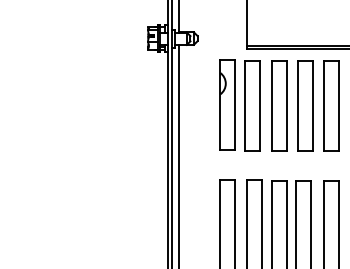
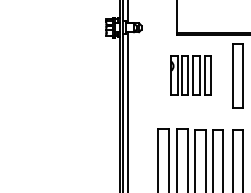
part: (265, 105) -> (190, 75), size x0.6

